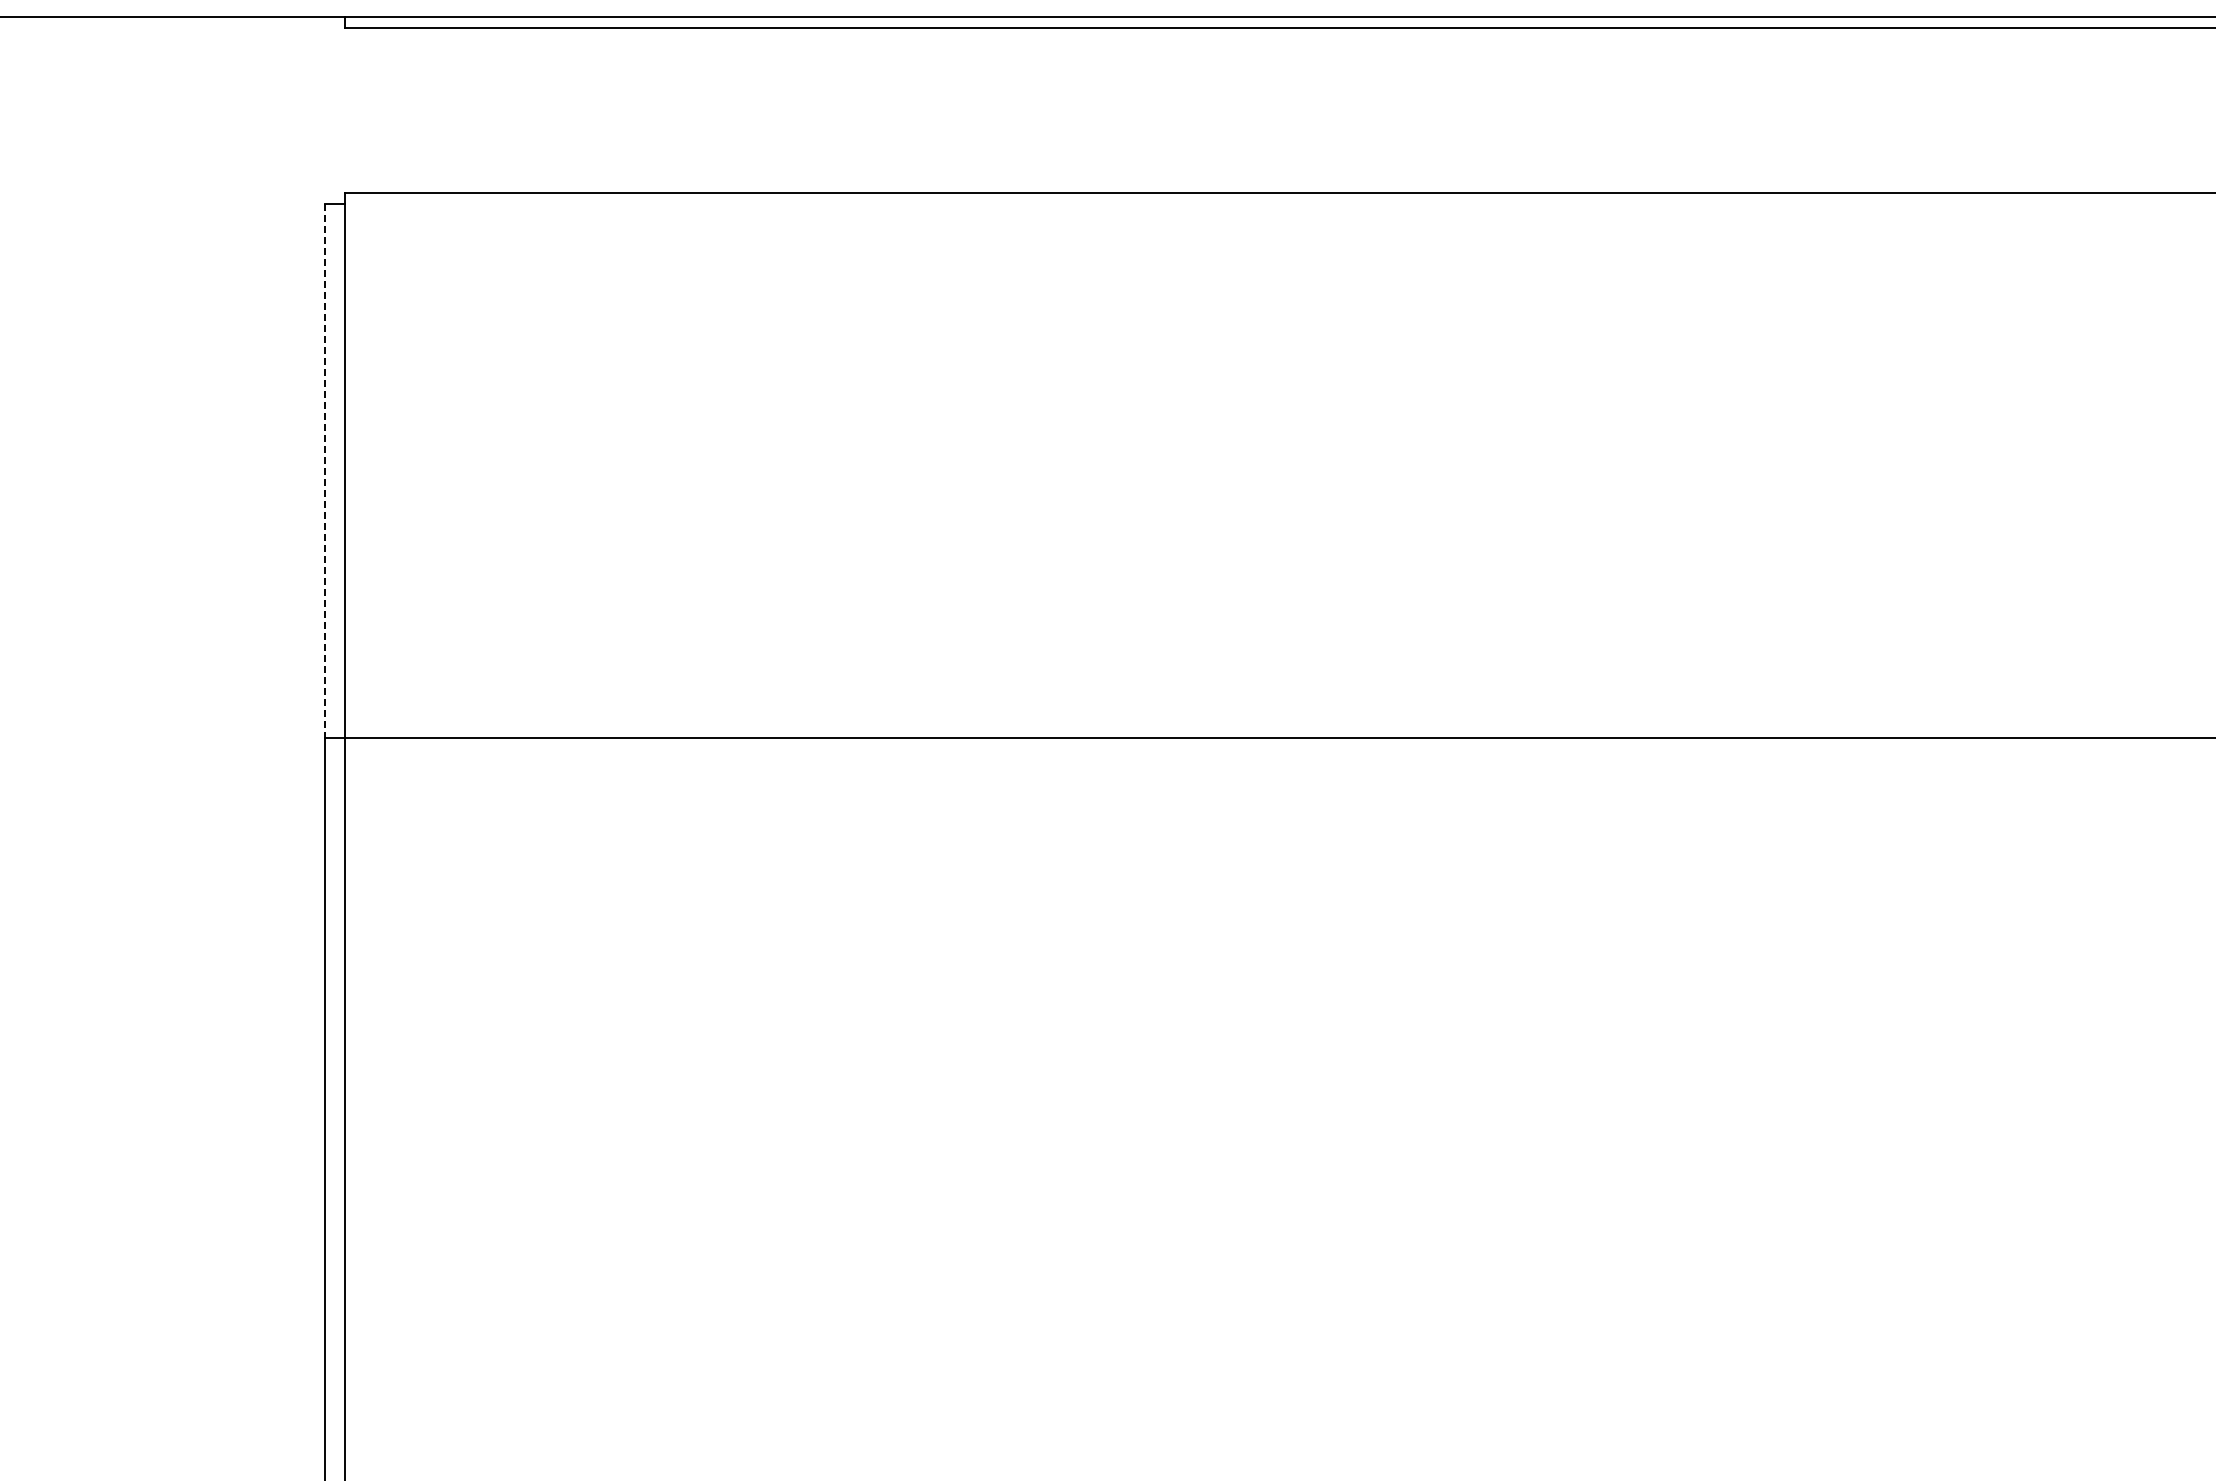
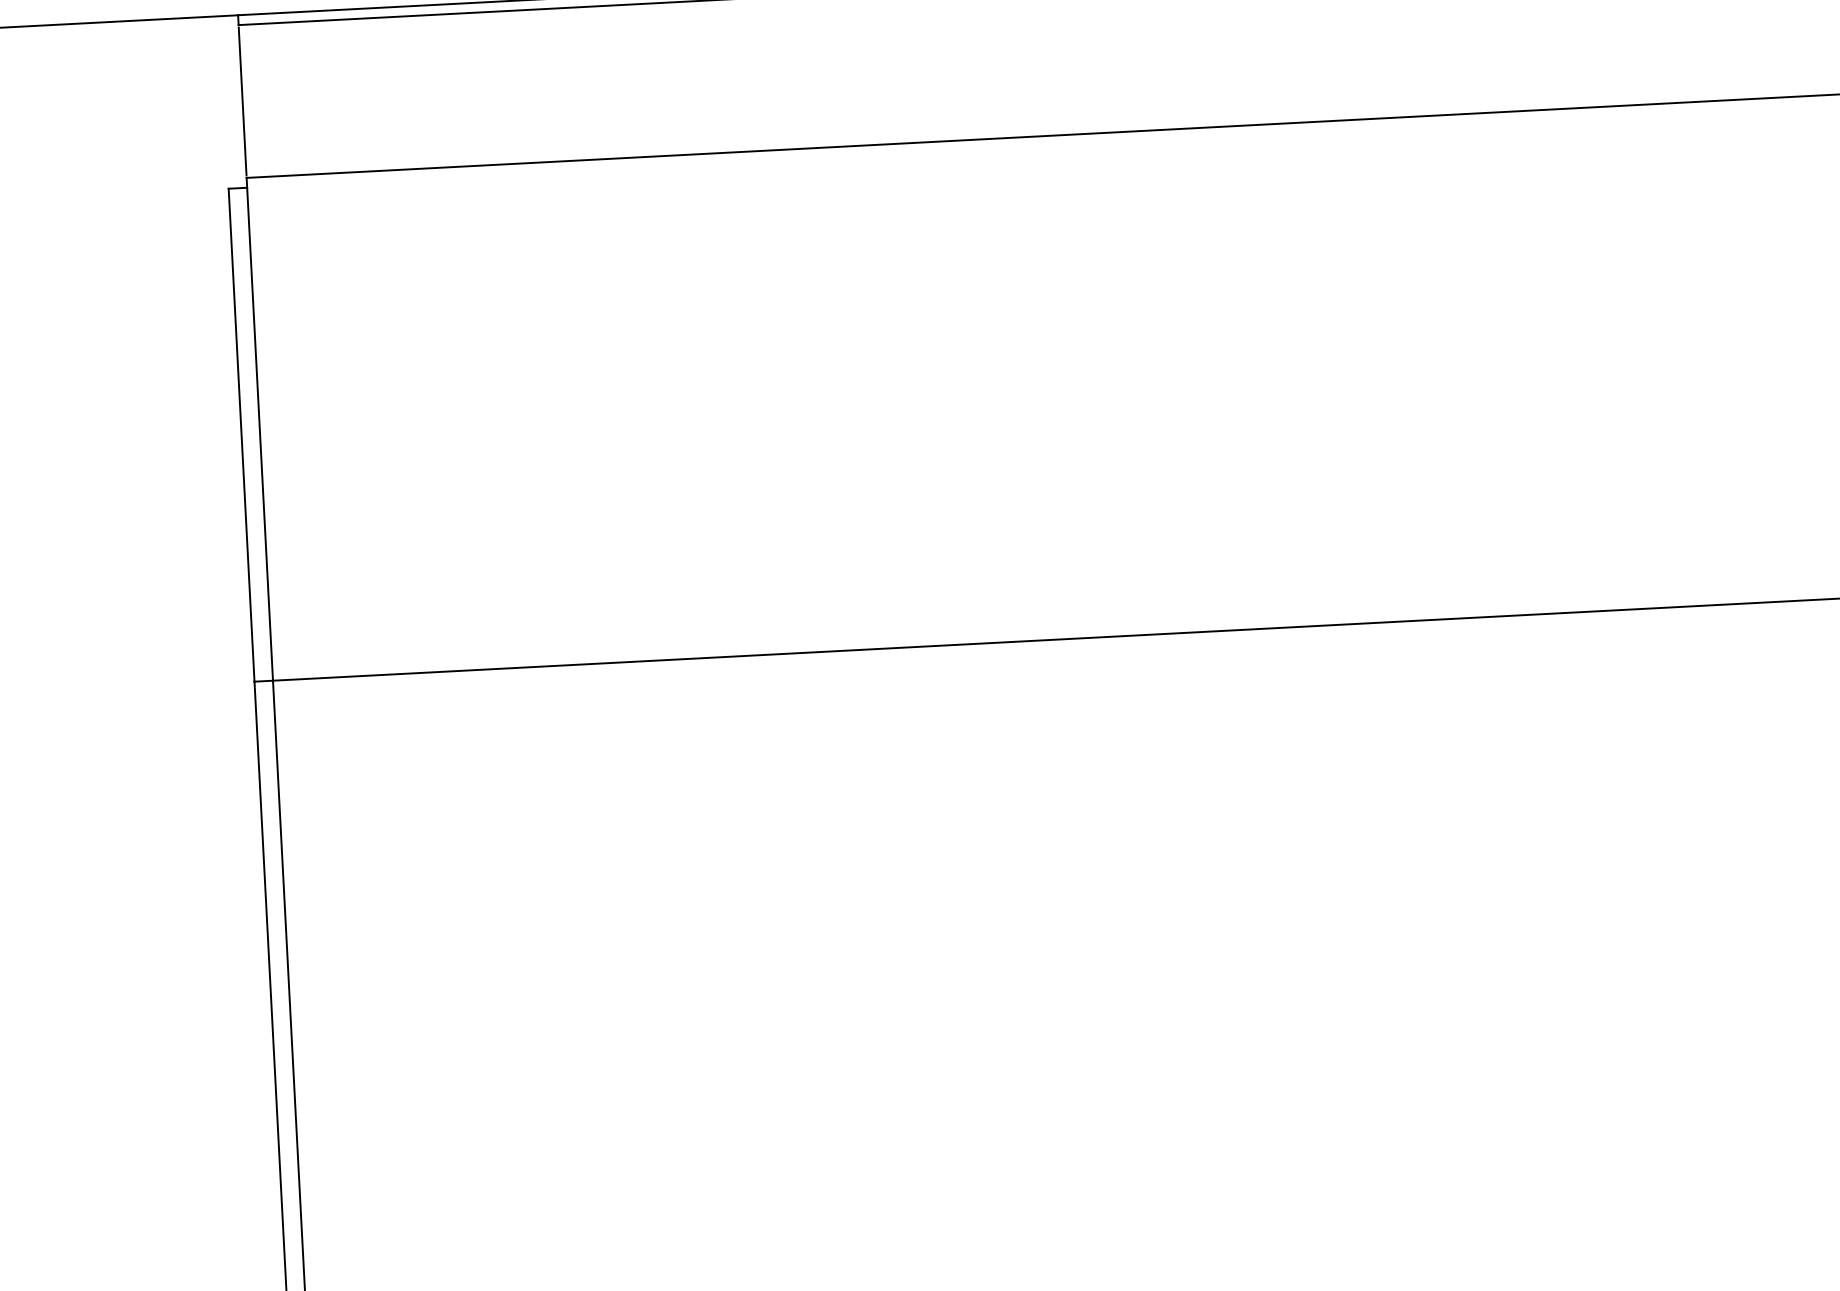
line: (345, 110) -> (242, 101), added
line: (325, 470) -> (241, 434), dashed -> solid

